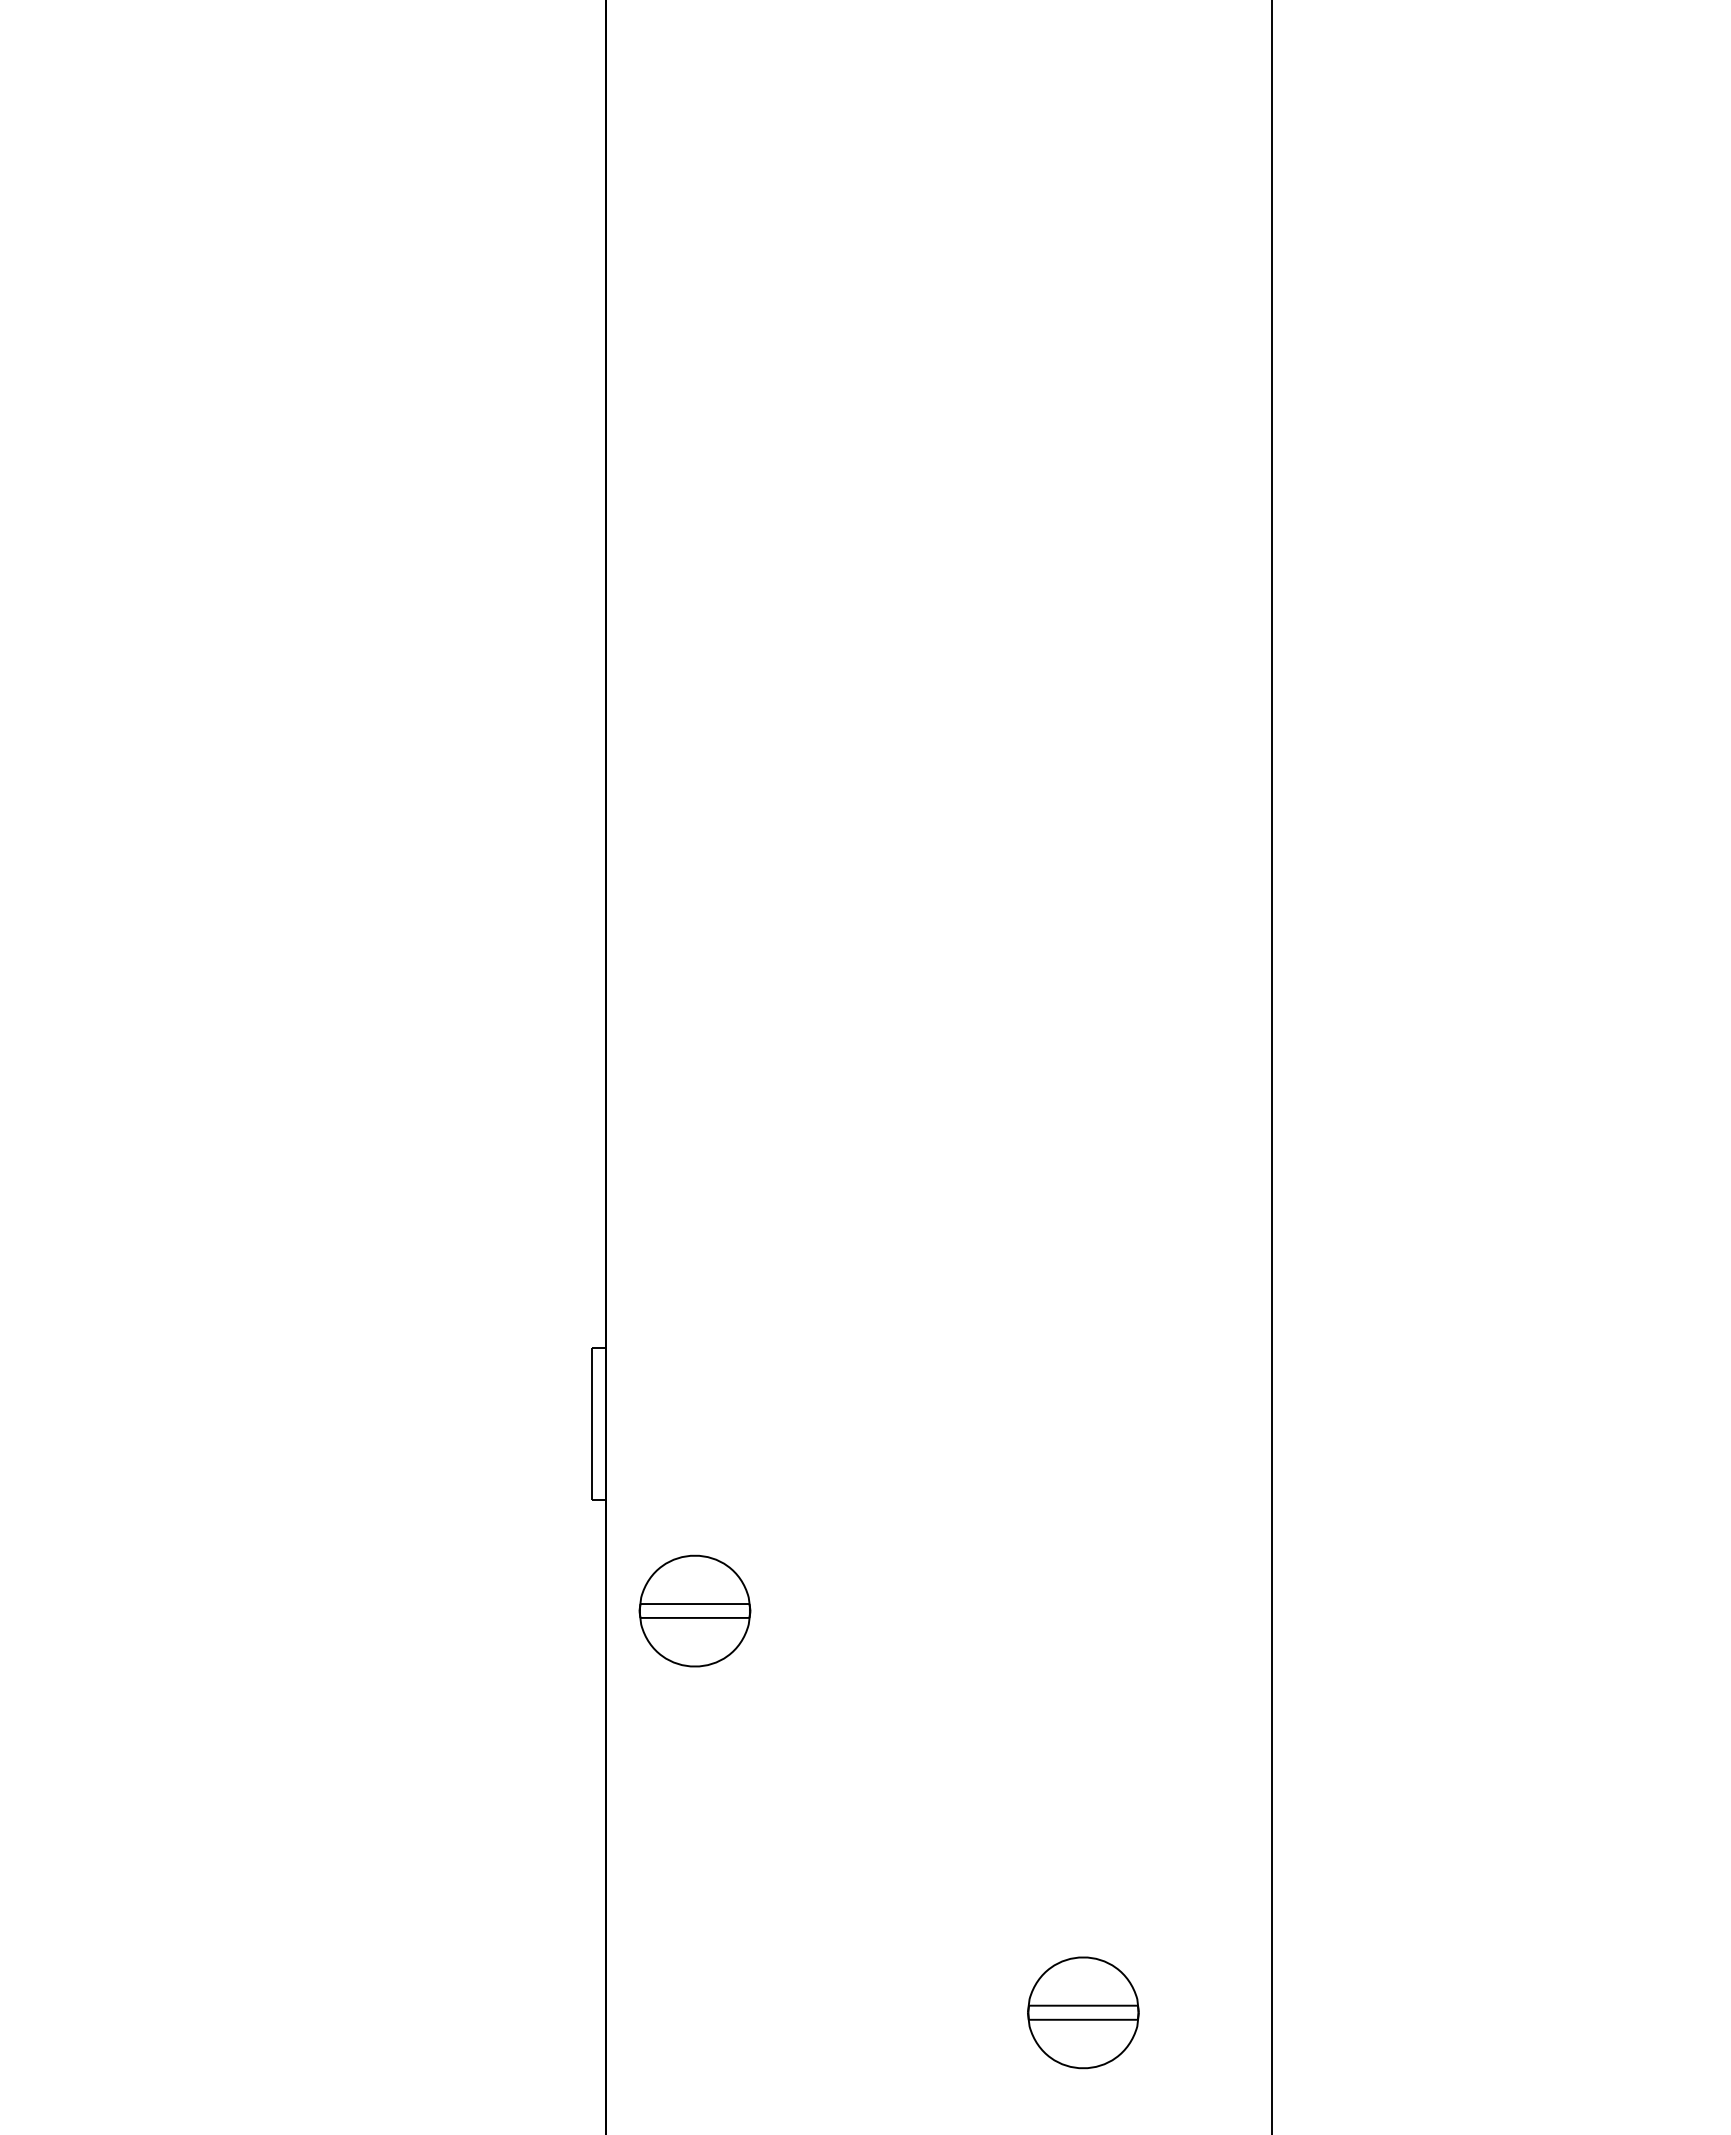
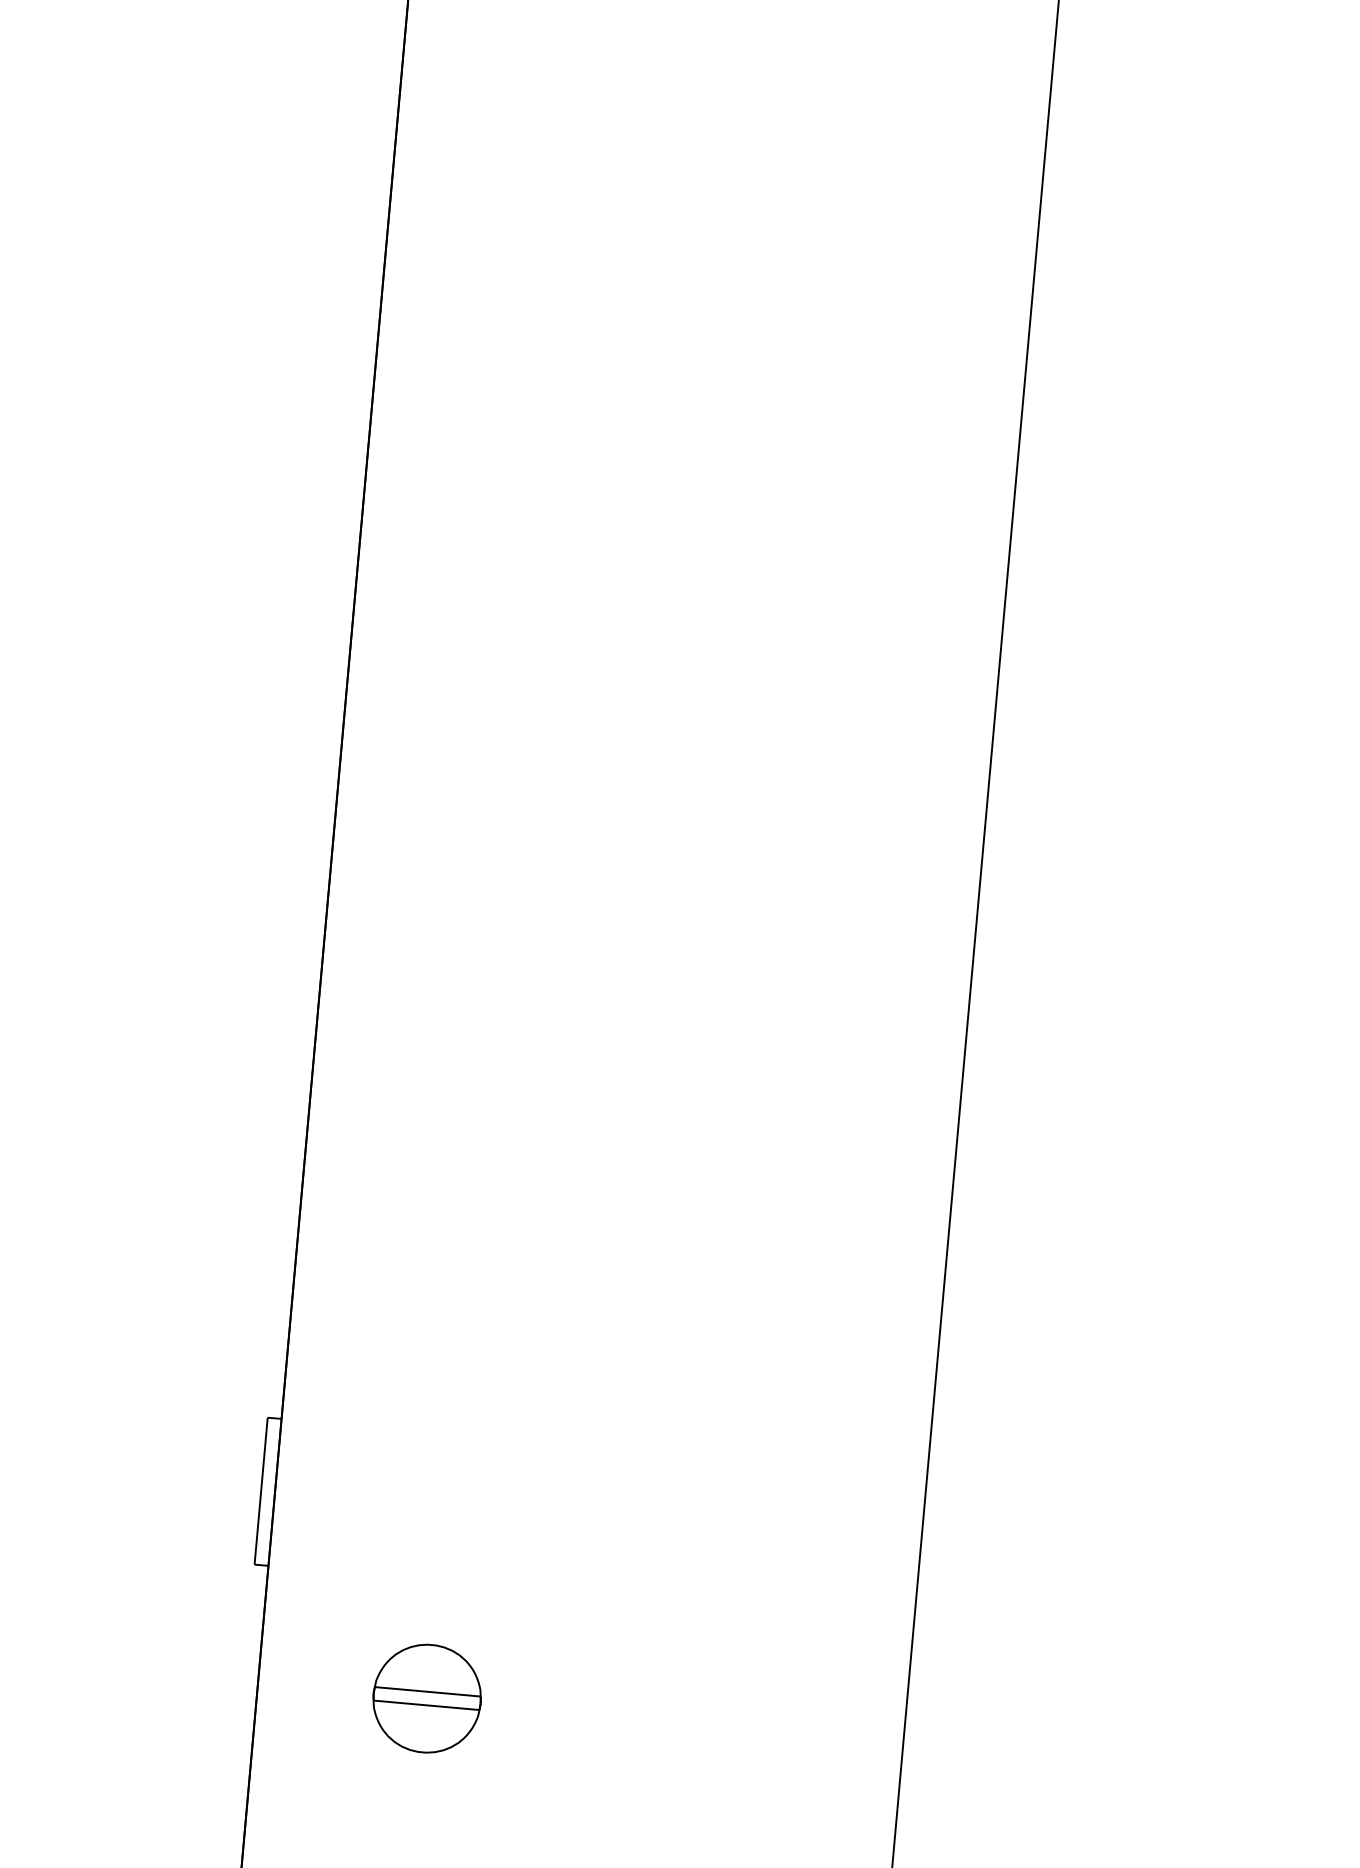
part: (694, 1610) -> (426, 1698), moved

